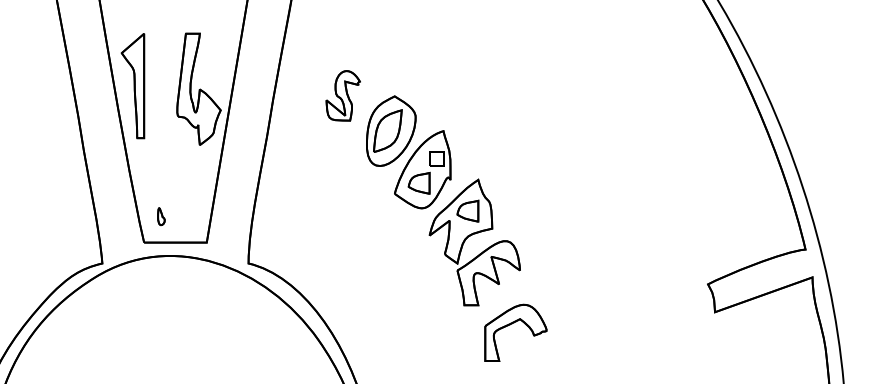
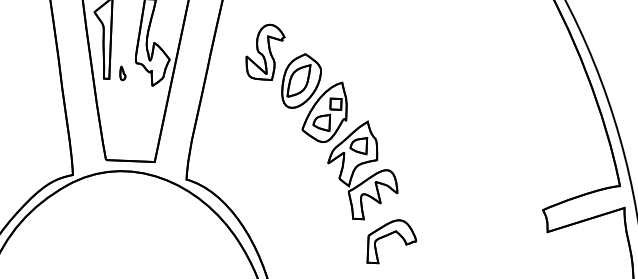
part: (343, 95) -> (265, 51), size x1.43
part: (161, 216) -> (123, 73), moved

